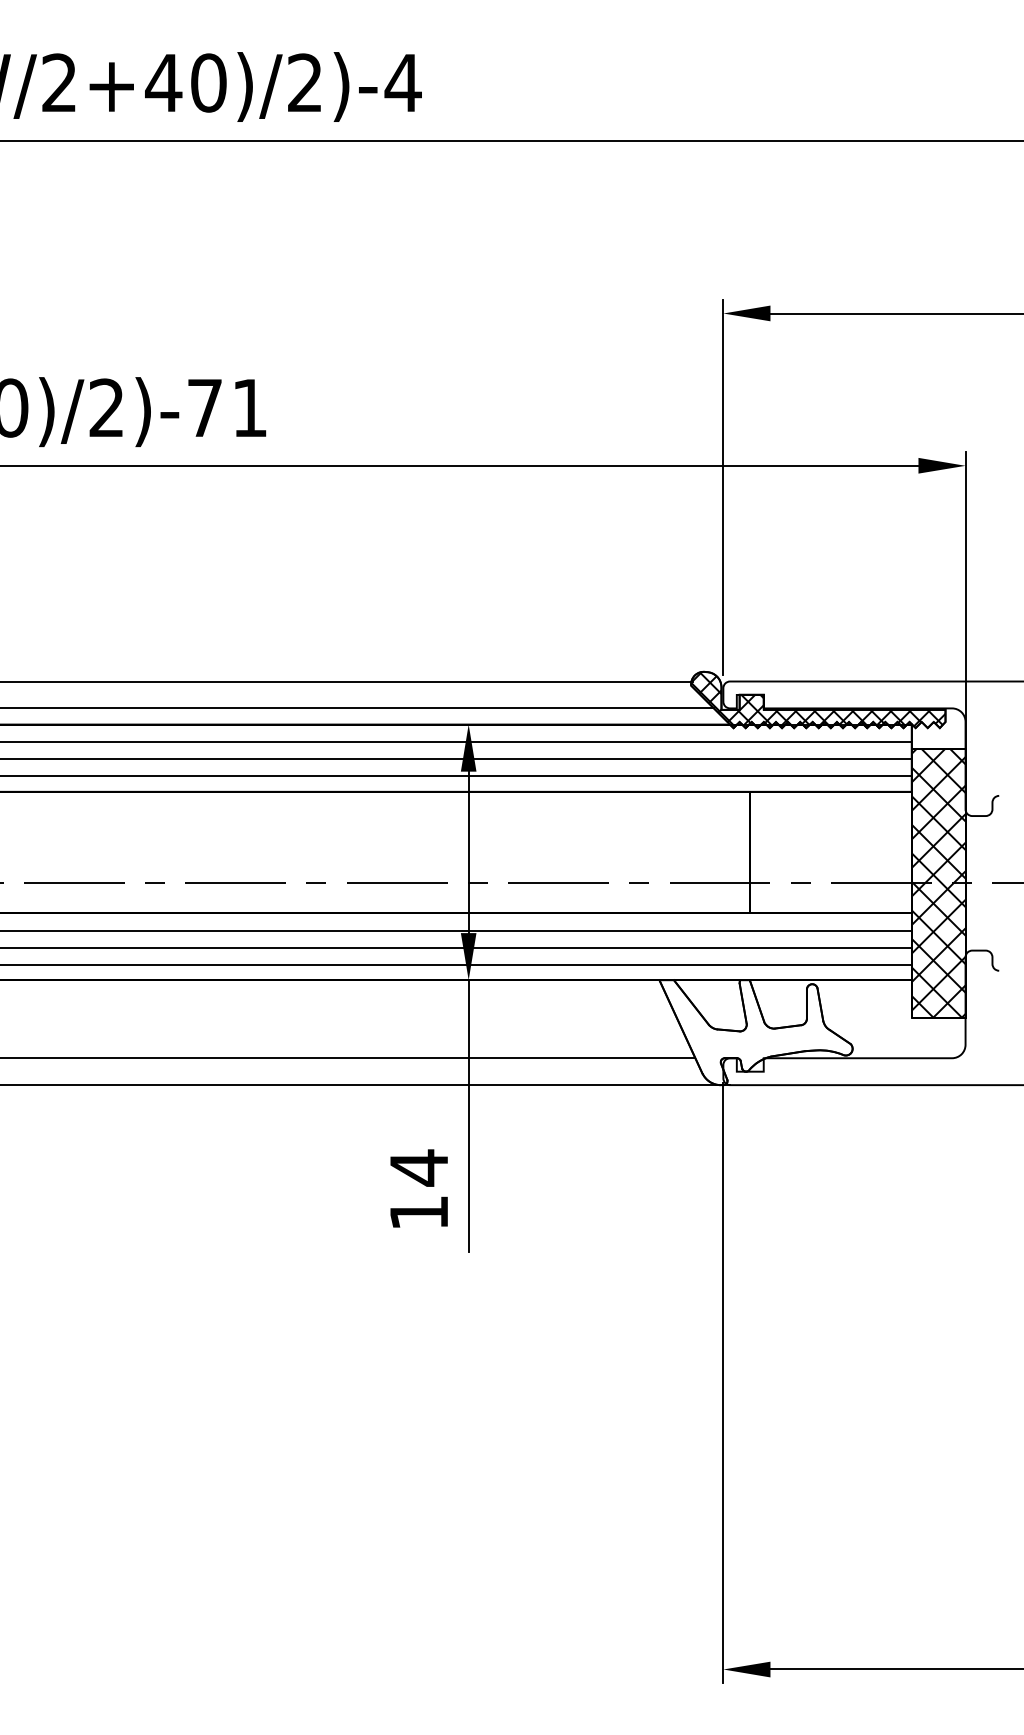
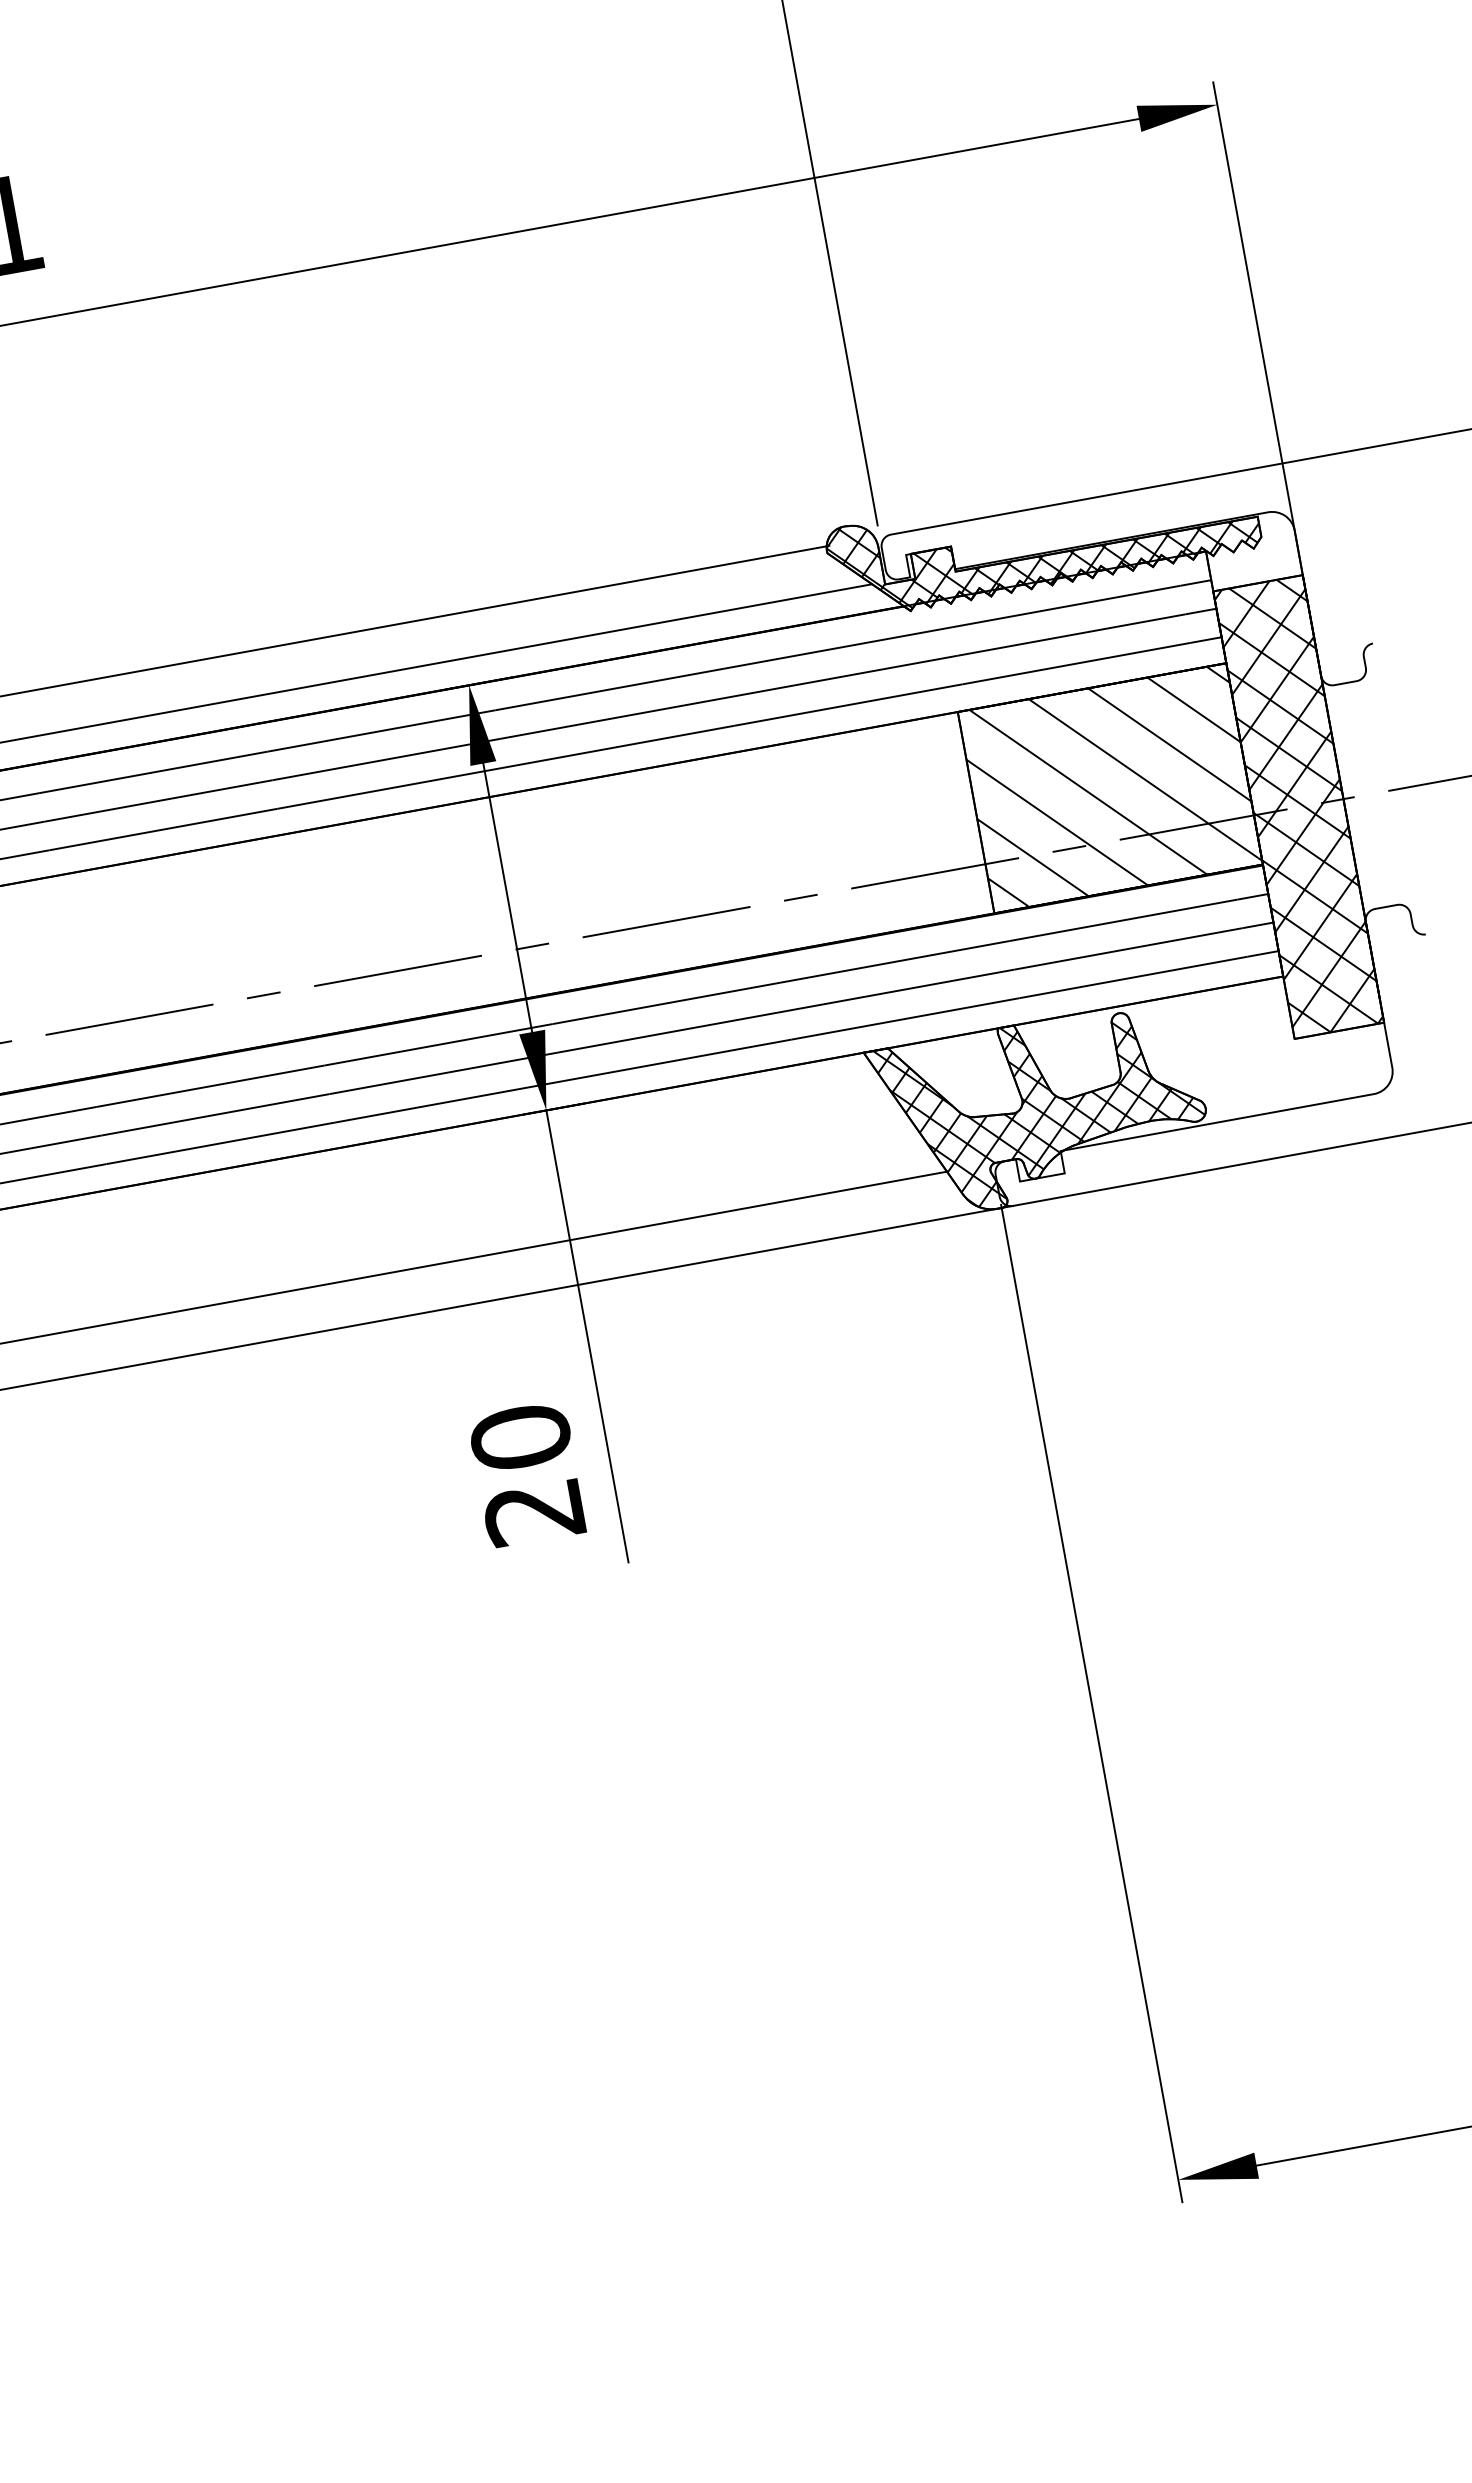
hatch: (830, 851) -> (1109, 787), added
hatch: (755, 1031) -> (1038, 1109), added
text: (418, 1189) -> (526, 1473), 14 -> 20

